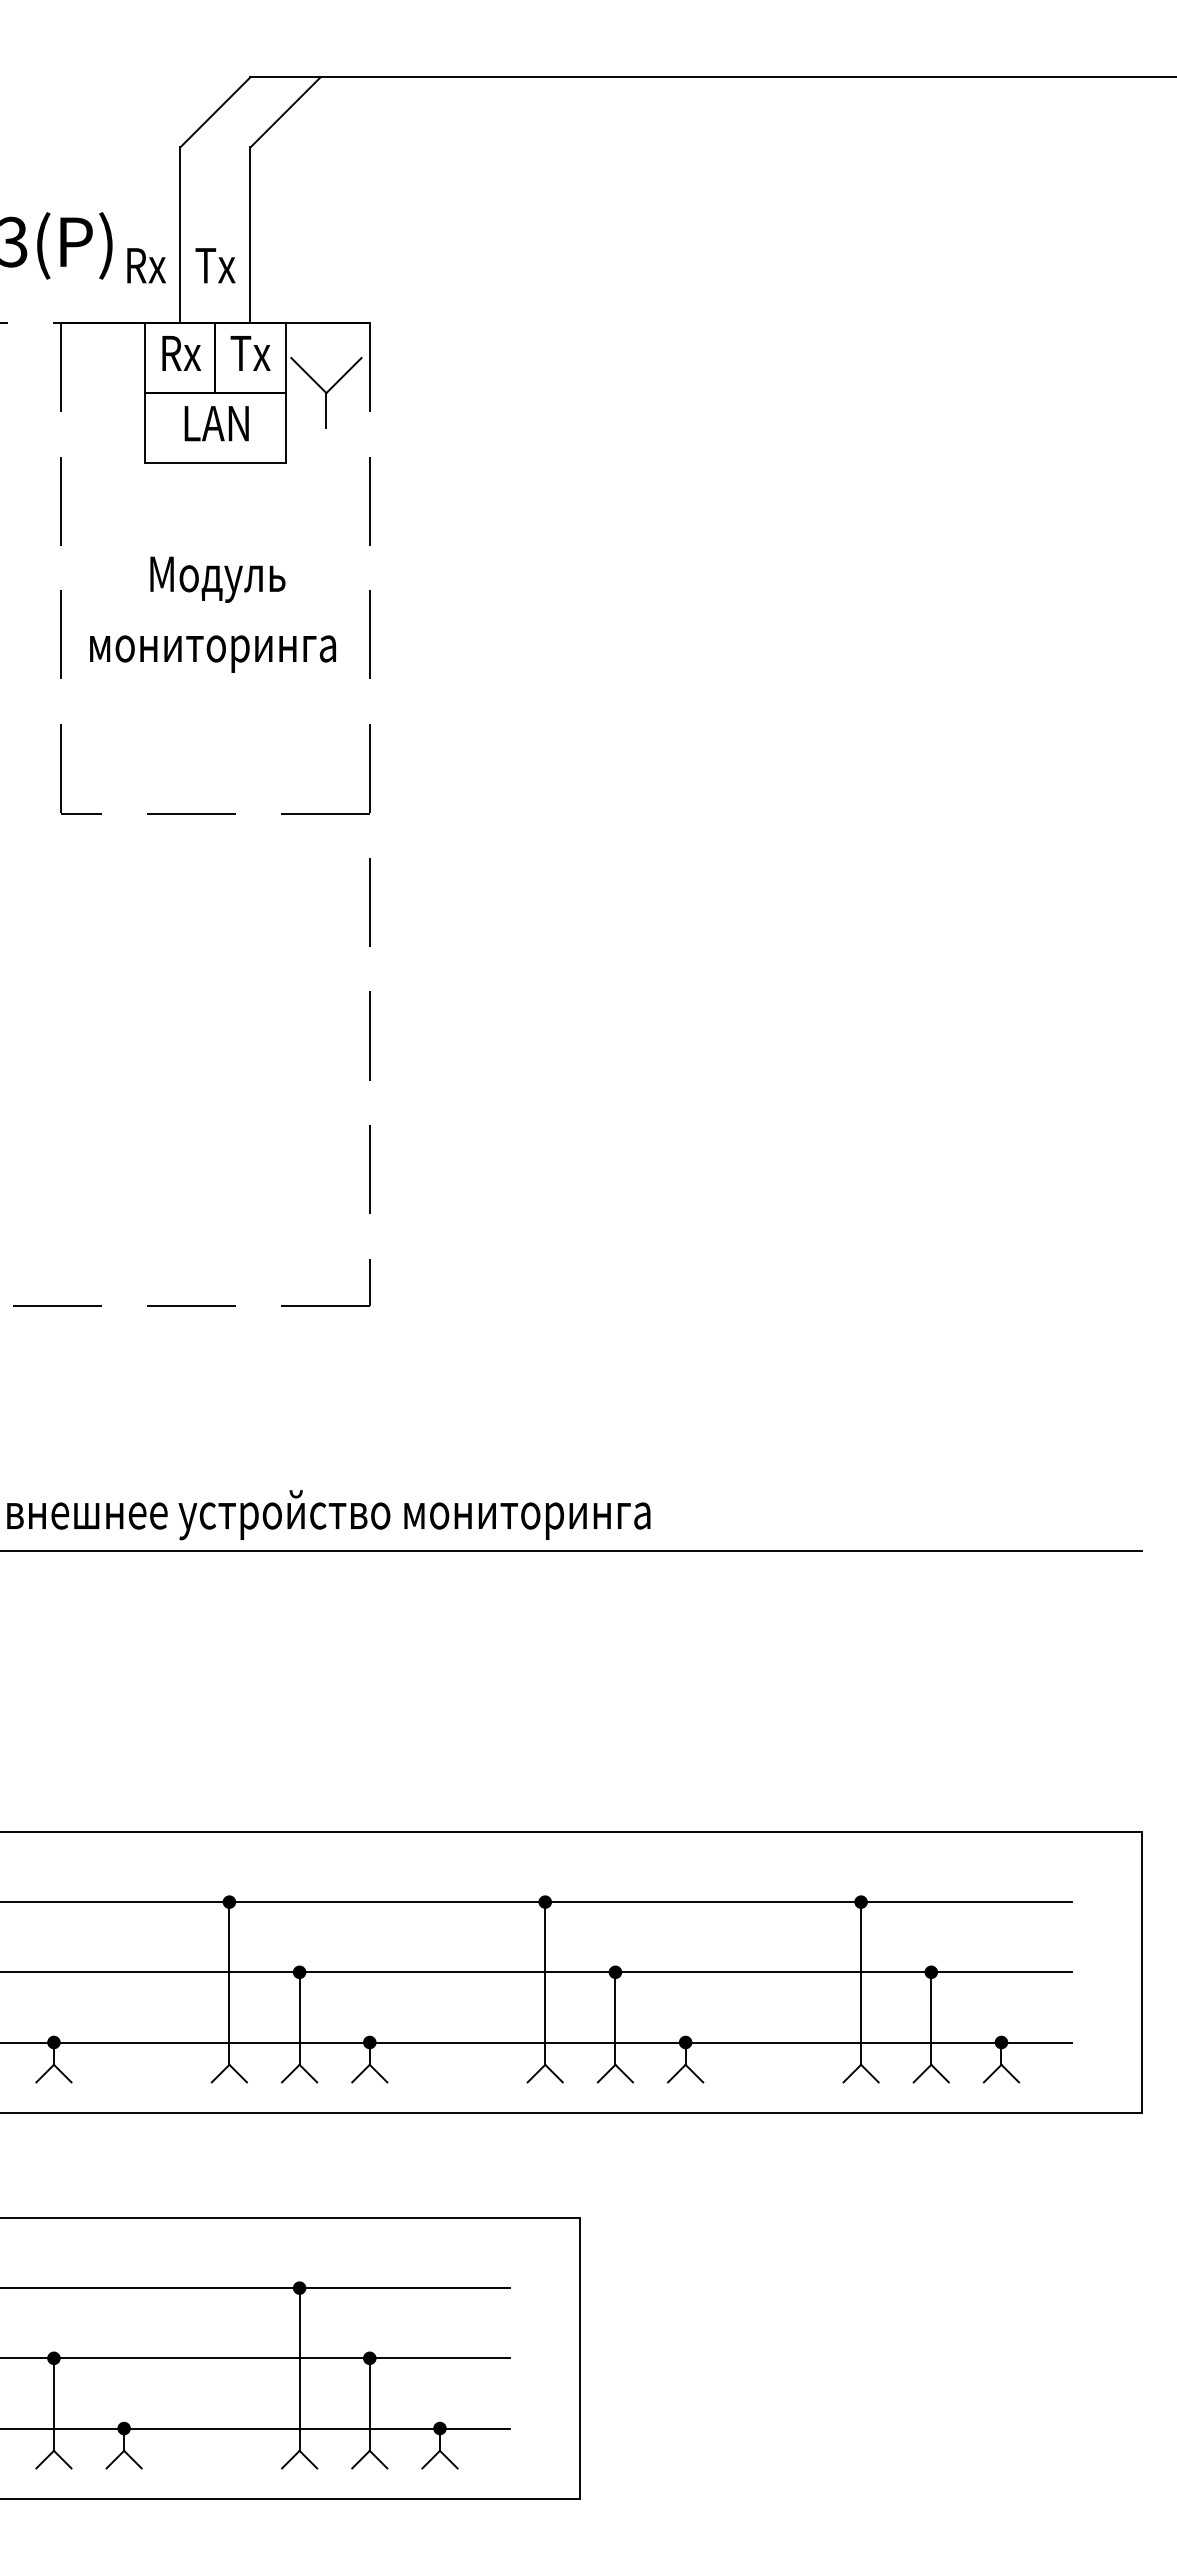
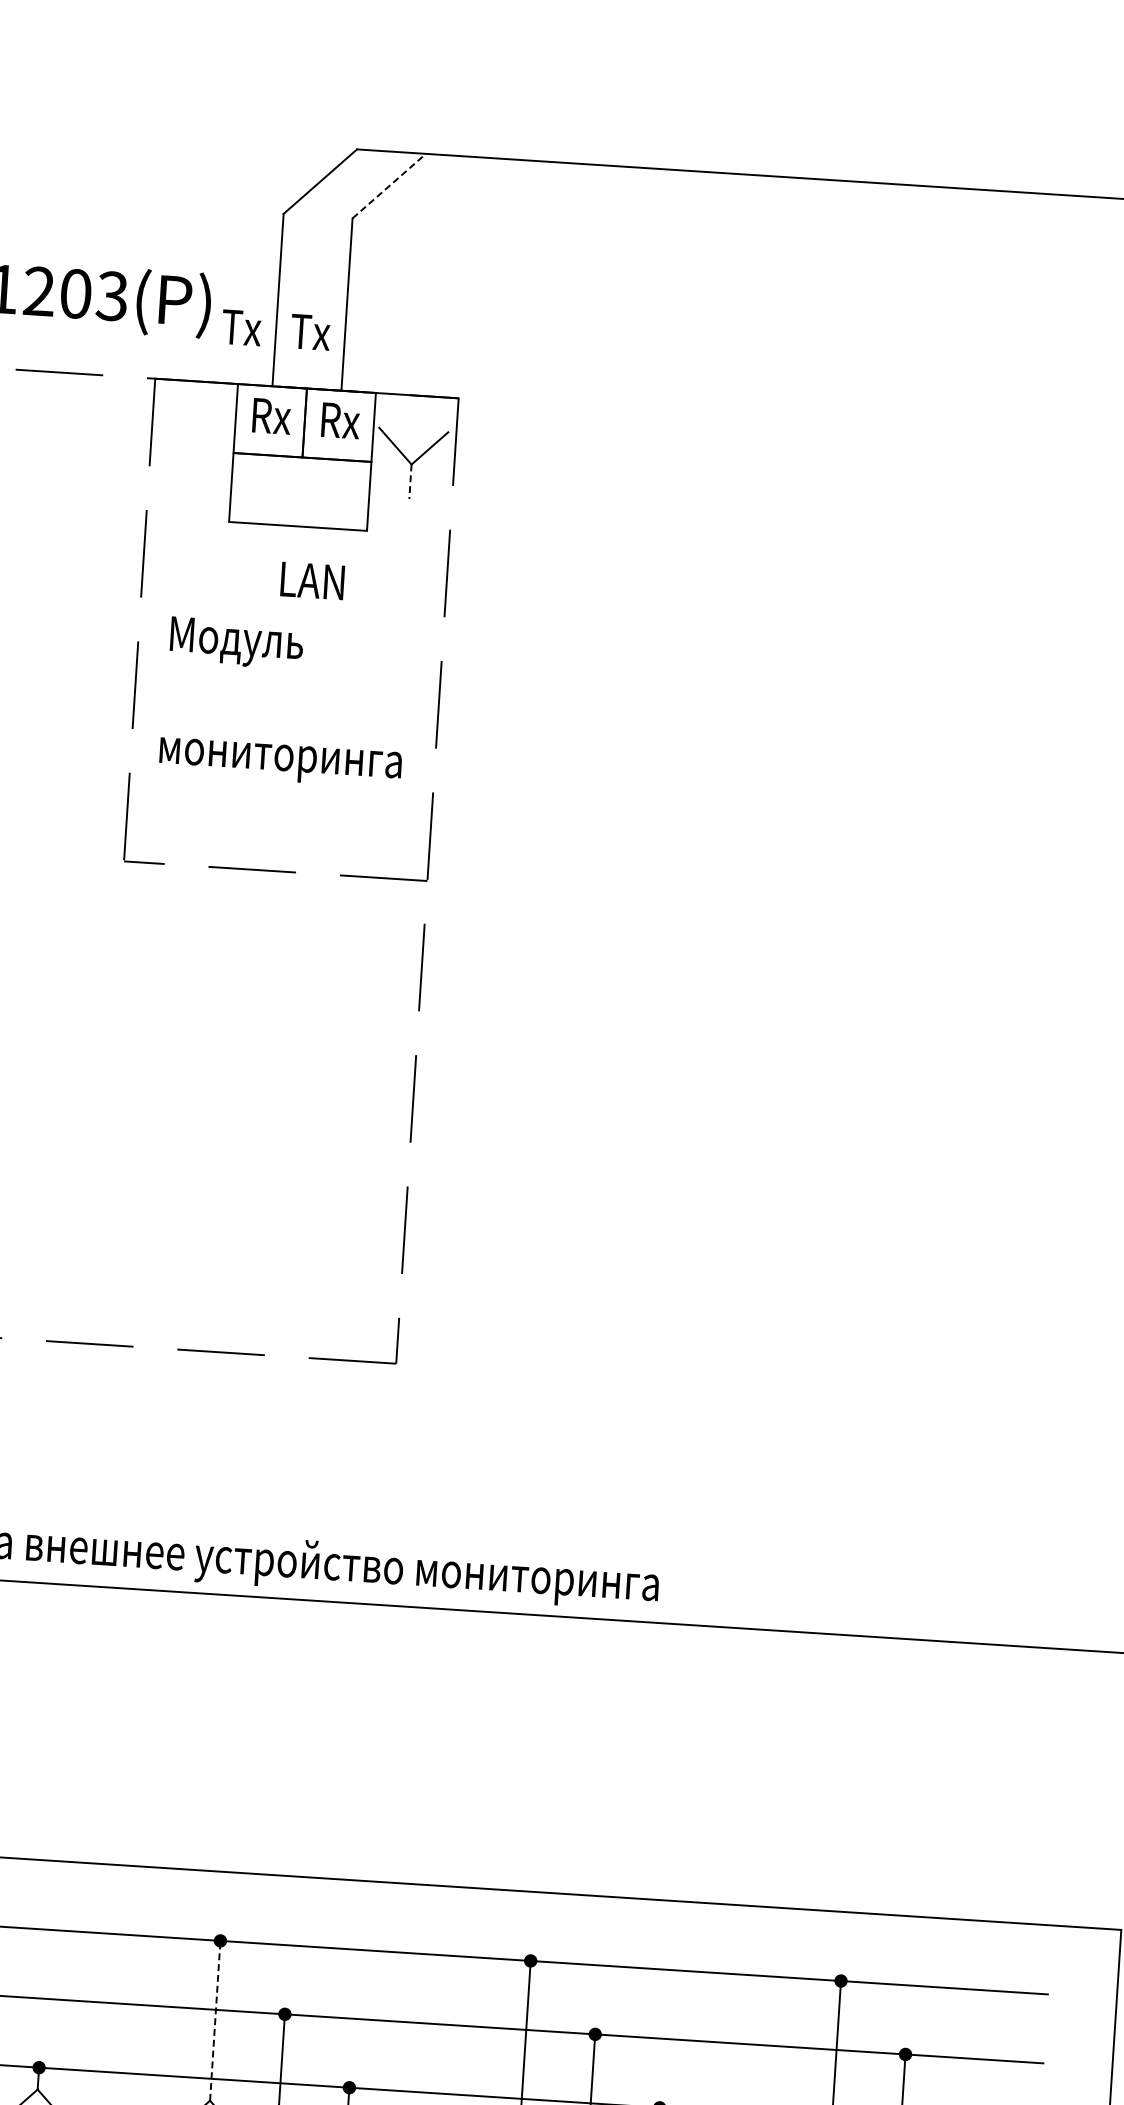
line: (285, 112) -> (389, 186), solid -> dashed
text: (145, 265) -> (241, 327), Rx -> Tx
text: (250, 353) -> (339, 420), Tx -> Rx
line: (326, 410) -> (410, 481), solid -> dashed
text: (216, 423) -> (312, 580), moved
text: (217, 579) -> (236, 643), moved
text: (212, 653) -> (279, 762), moved
line: (229, 1982) -> (215, 2019), solid -> dashed

